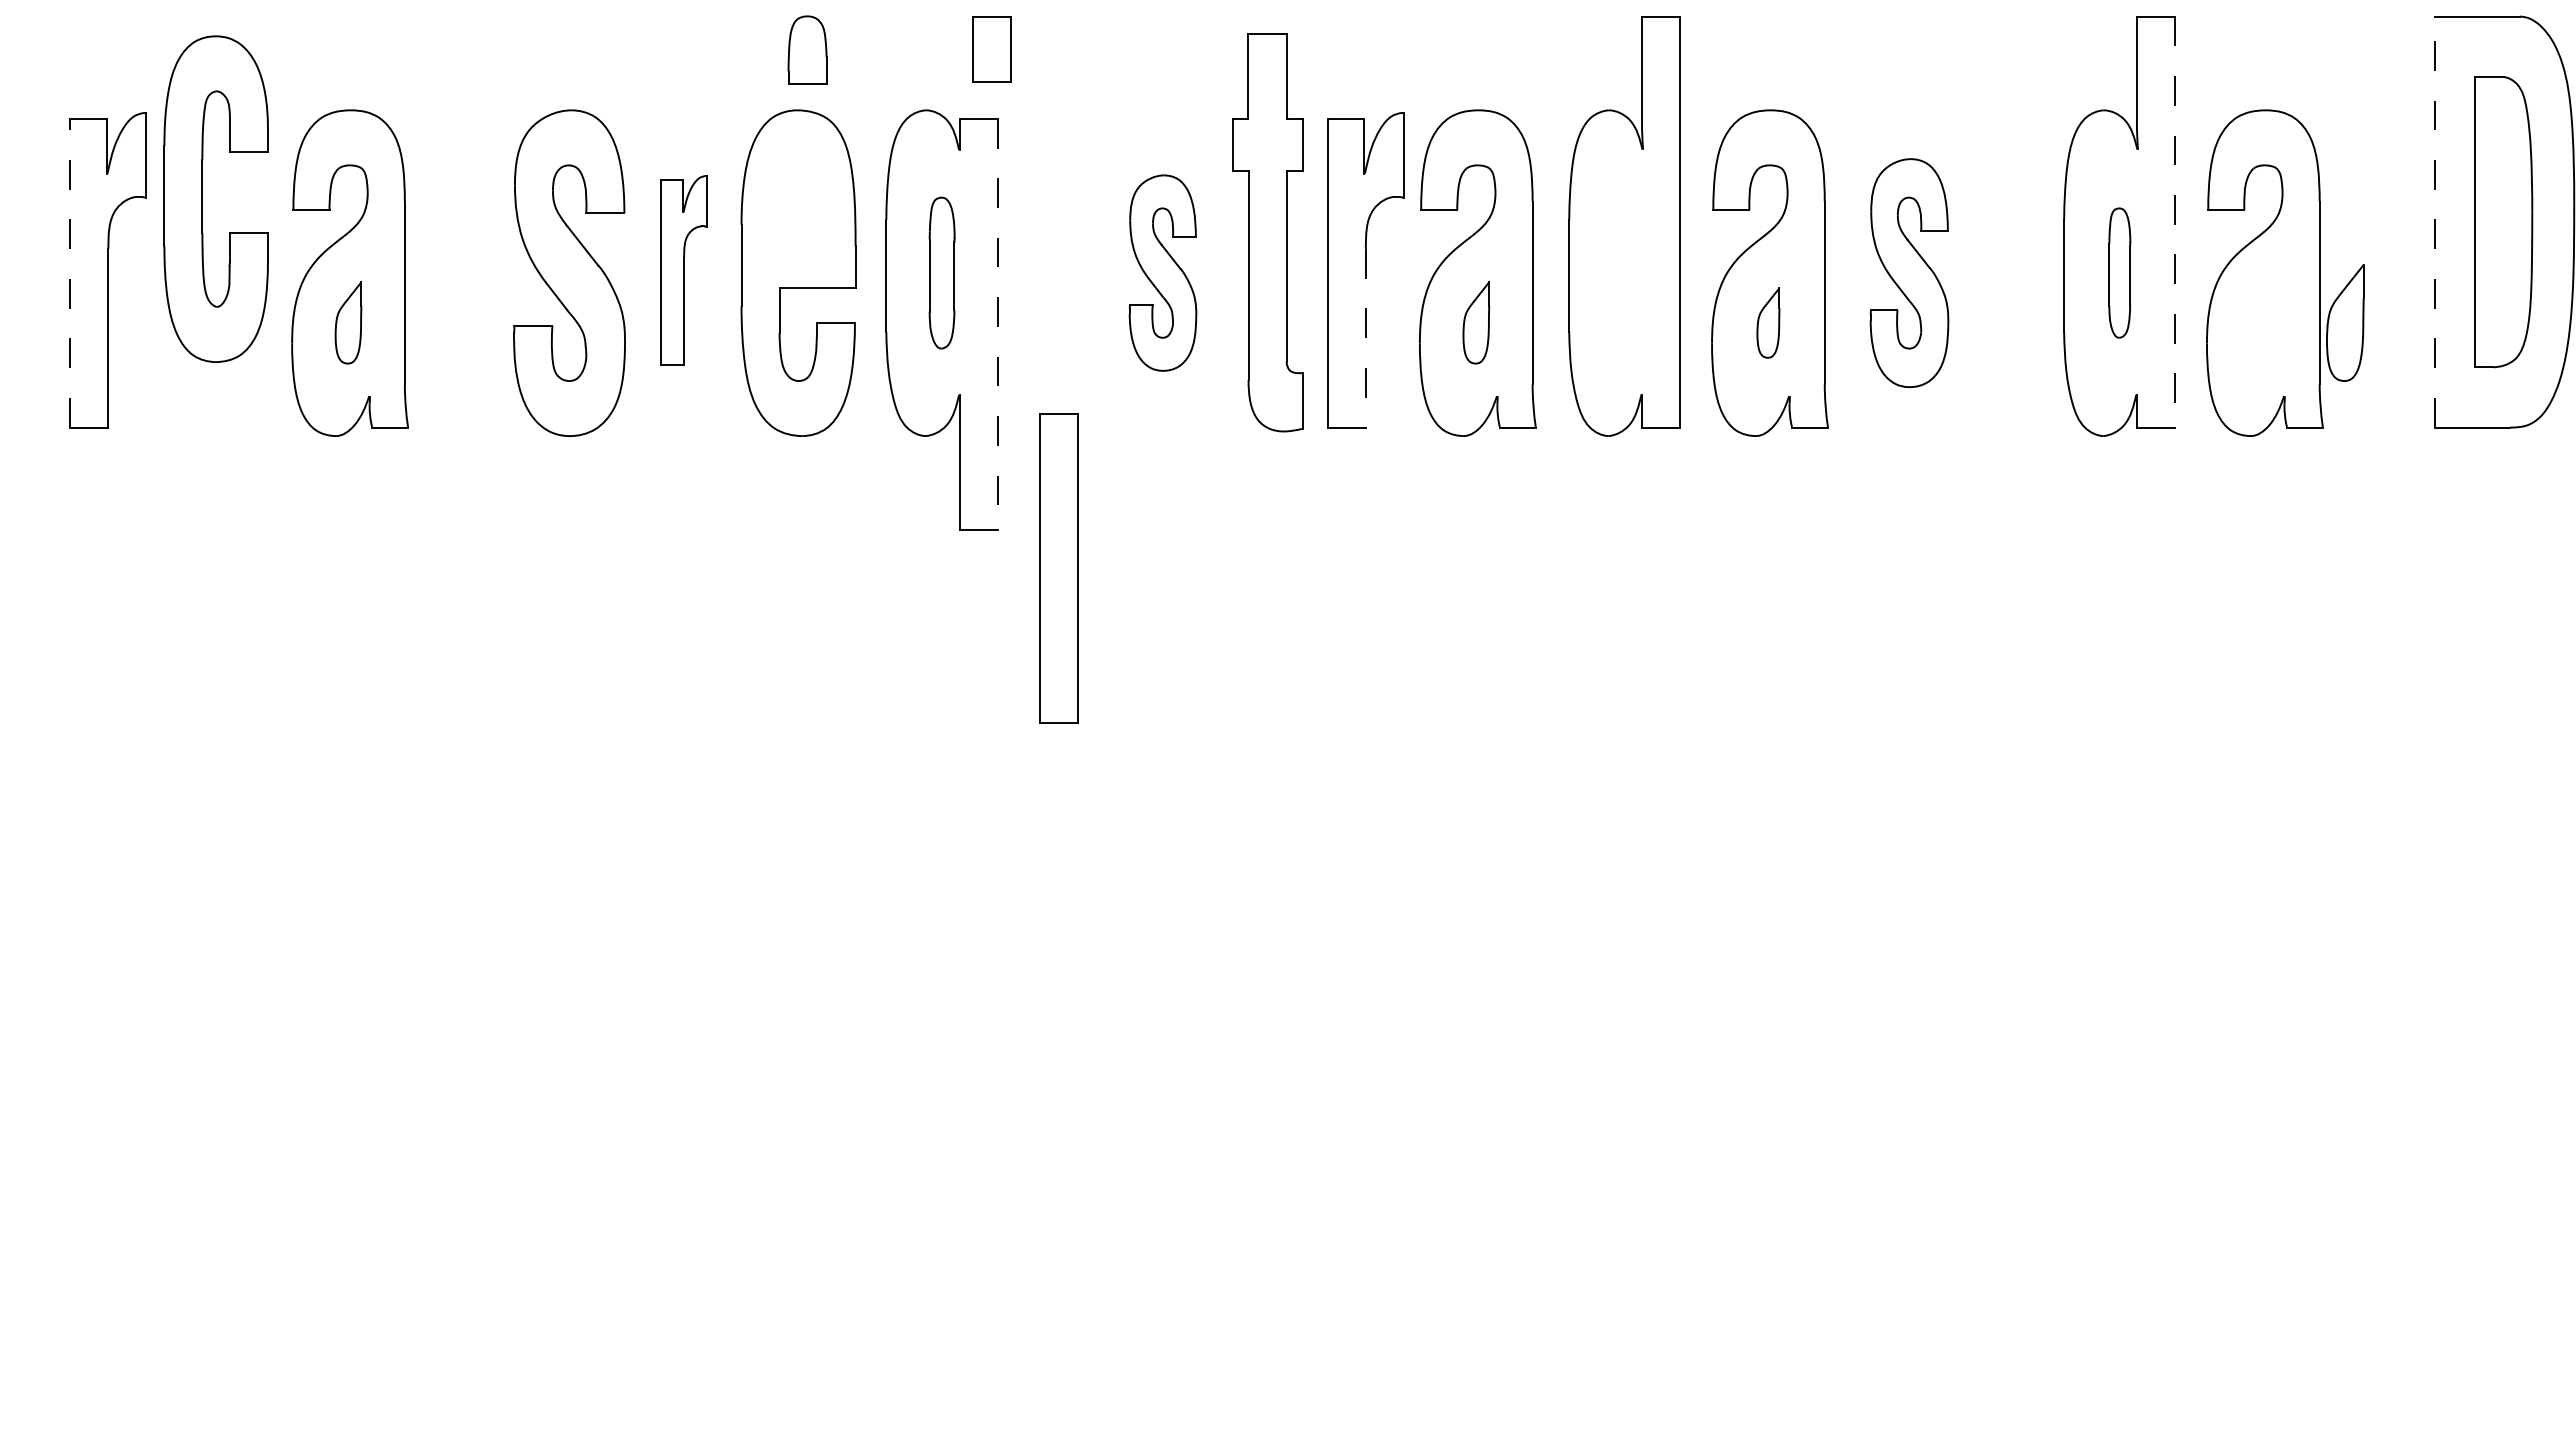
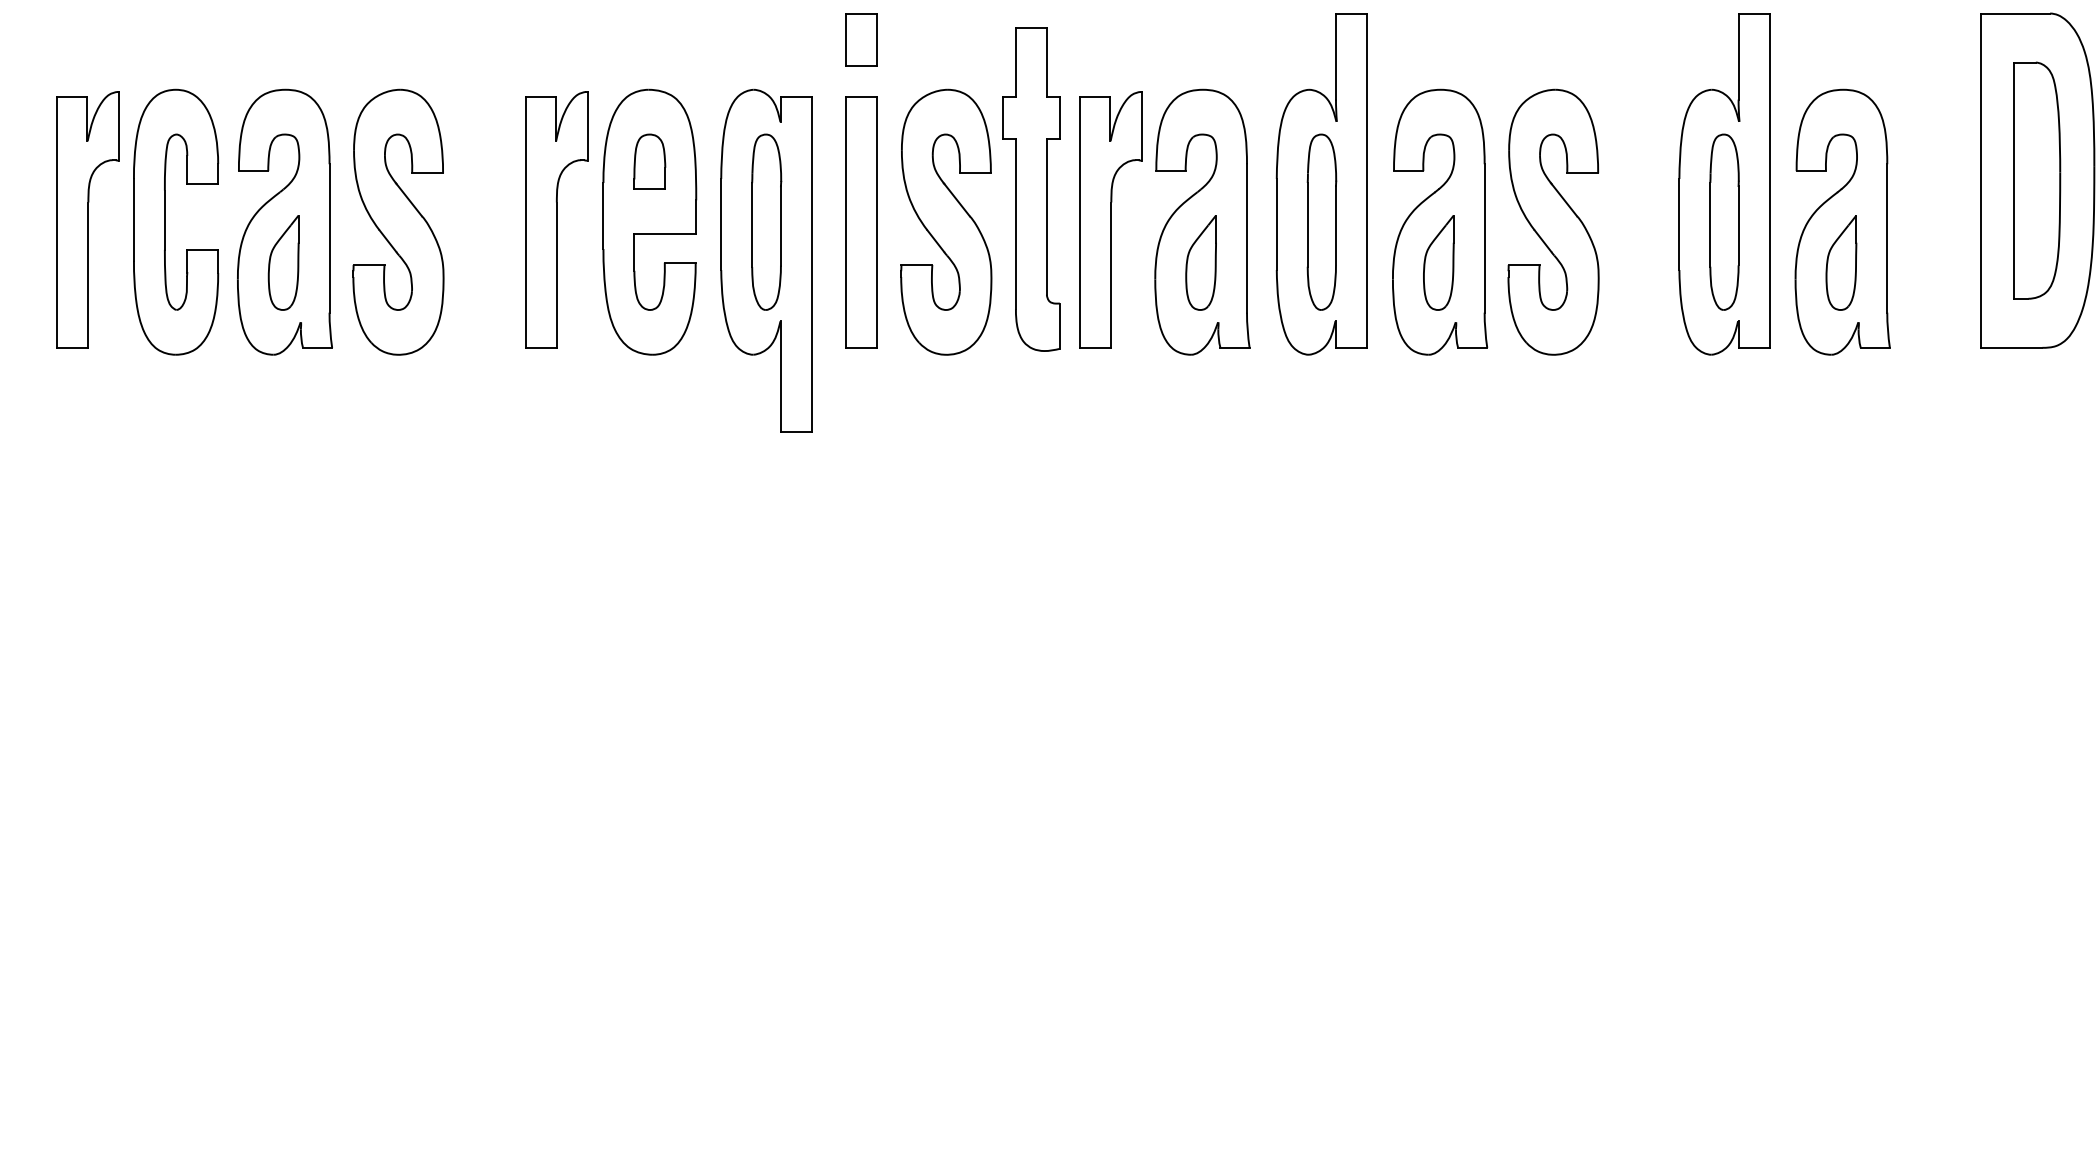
part: (807, 49) -> (649, 161), moved
part: (991, 49) -> (861, 40), moved
part: (202, 198) -> (164, 221), moved
line: (2434, 221) -> (1980, 180), dashed -> solid
line: (2174, 222) -> (1769, 181), dashed -> solid
part: (683, 270) -> (556, 220), size x1.67
line: (70, 272) -> (57, 221), dashed -> solid
part: (569, 272) -> (398, 221), moved
part: (941, 272) -> (766, 221), size x1.43
part: (1162, 272) -> (945, 221), size x1.67
part: (1624, 272) -> (1321, 221), added
part: (1909, 272) -> (1553, 221), size x1.43
part: (2119, 272) -> (1724, 221), size x1.67
part: (348, 322) -> (283, 262), size x1.43
part: (1476, 322) -> (1201, 262), size x1.43
part: (1768, 322) -> (1438, 262), size x1.67
part: (2345, 322) -> (1841, 262), moved
line: (997, 324) -> (811, 264), dashed -> solid
line: (1365, 338) -> (1111, 275), dashed -> solid
part: (1058, 568) -> (861, 222), moved

